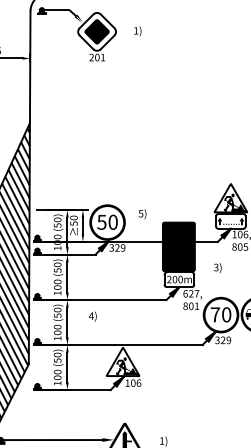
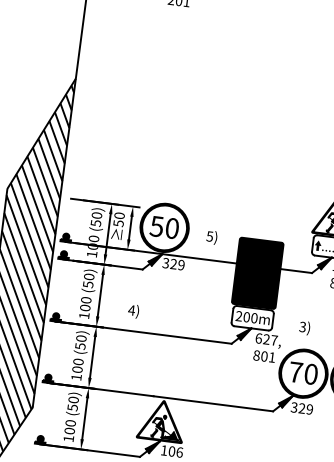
text: (142, 214) -> (211, 237), moved
text: (217, 267) -> (304, 327), moved
text: (92, 316) -> (133, 311), moved

